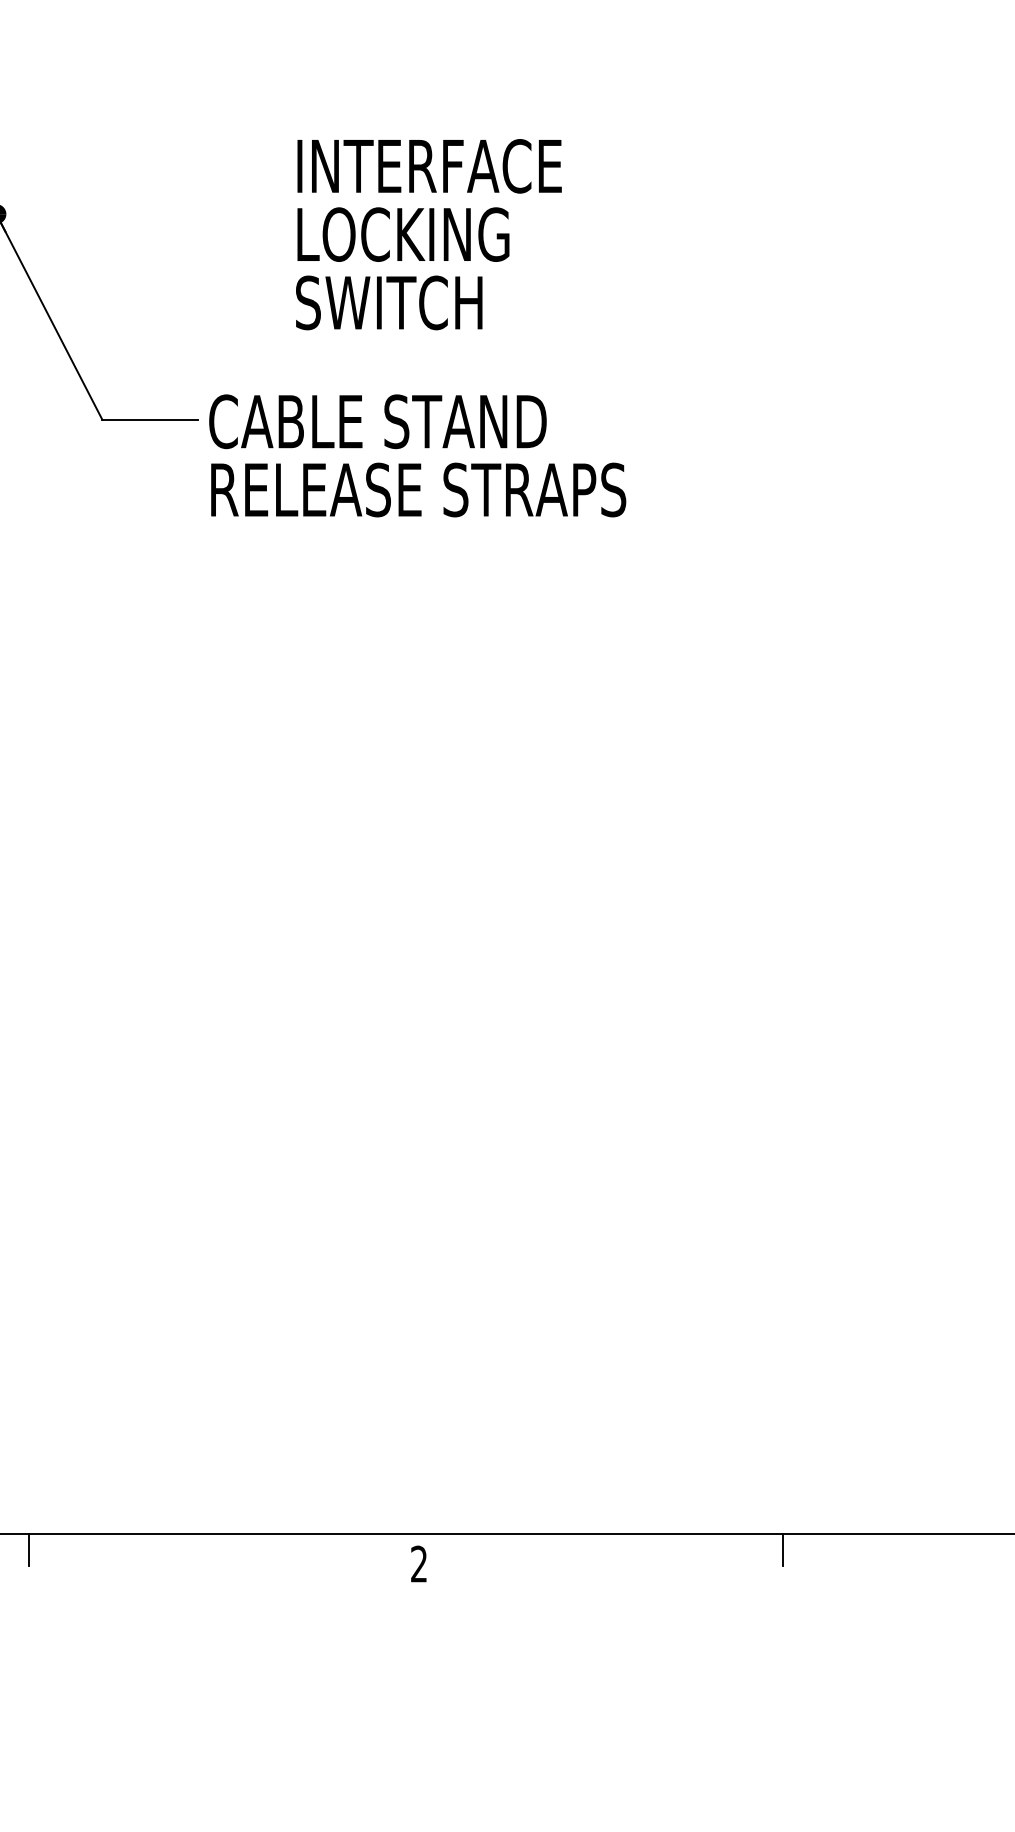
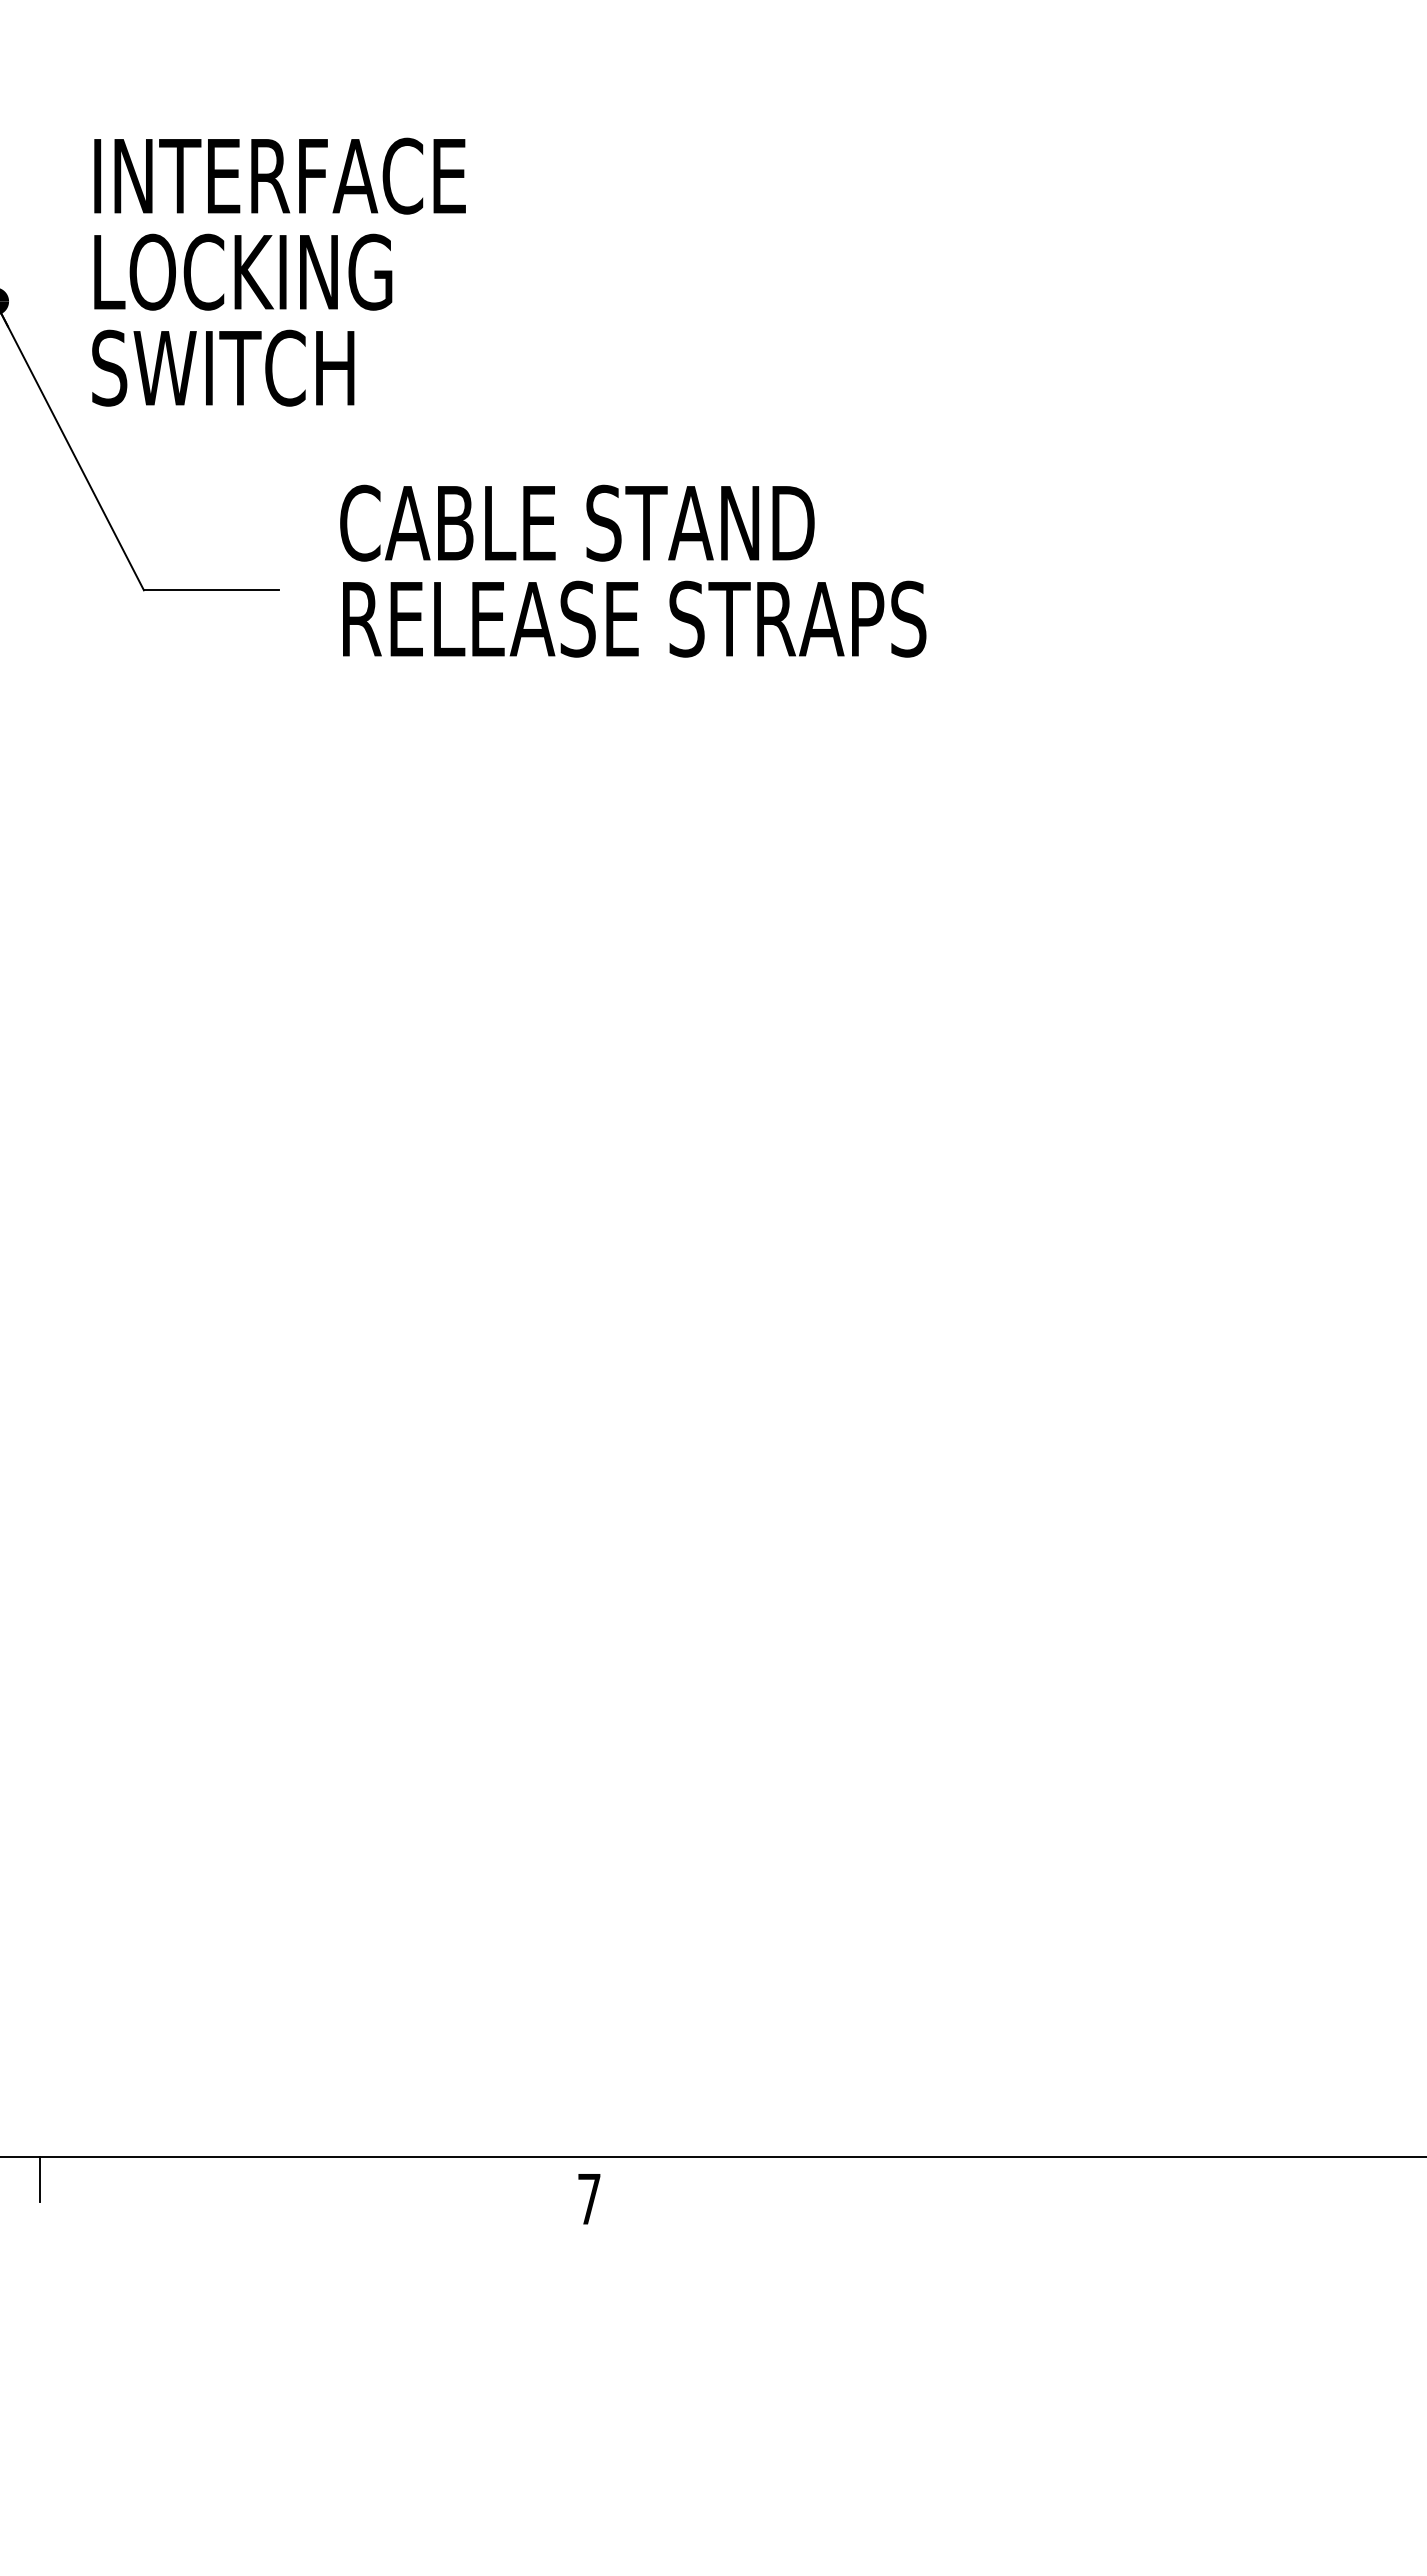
text: (428, 234) -> (278, 271), moved
text: (417, 455) -> (633, 570), moved
line: (782, 1550) -> (1100, 2179), removed
text: (419, 1563) -> (589, 2198), 2 -> 7

